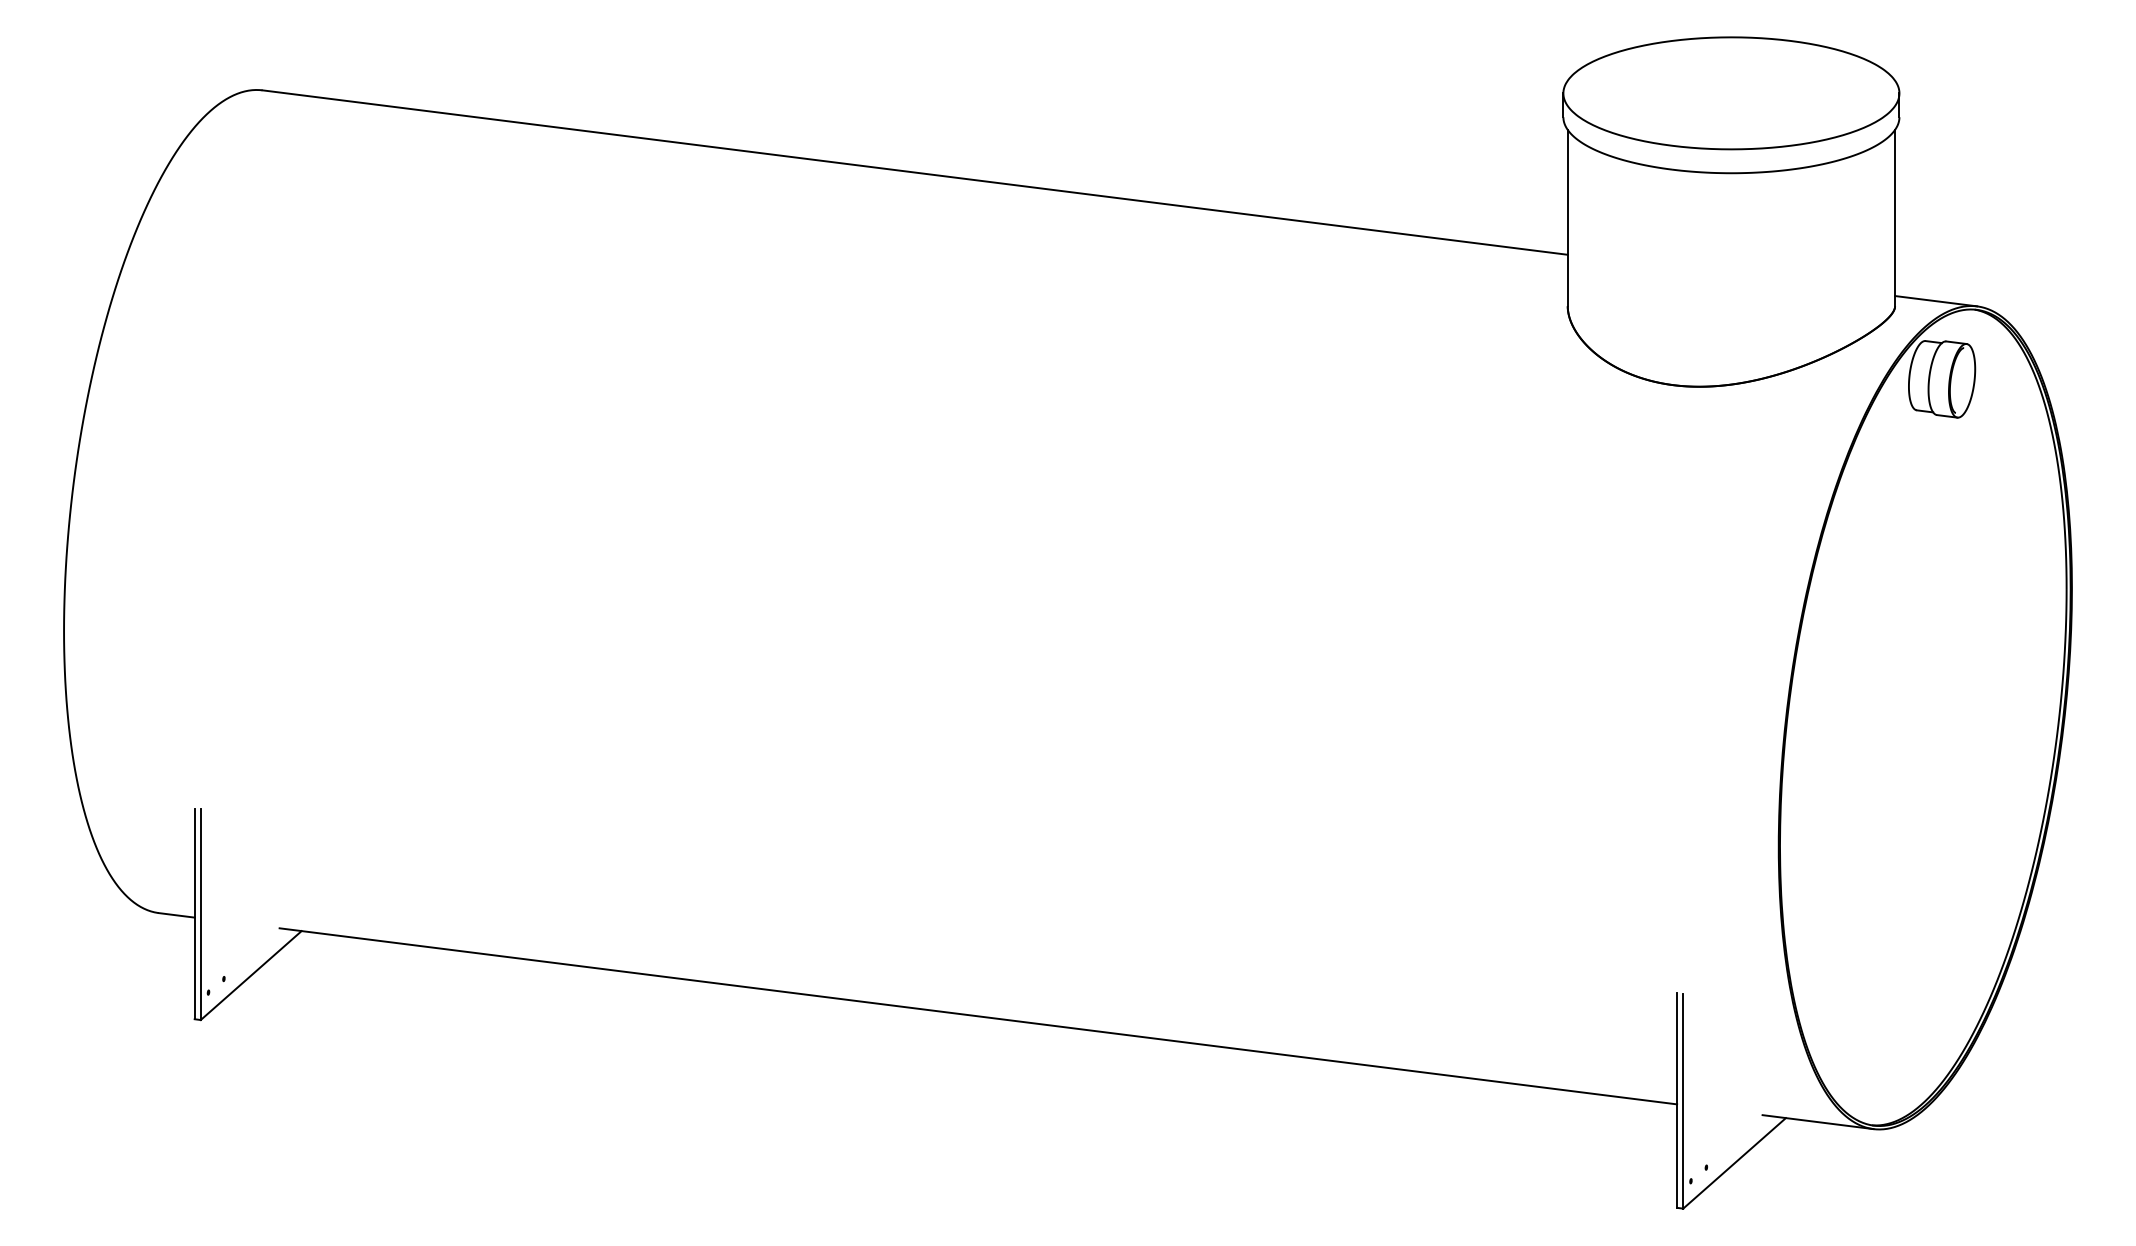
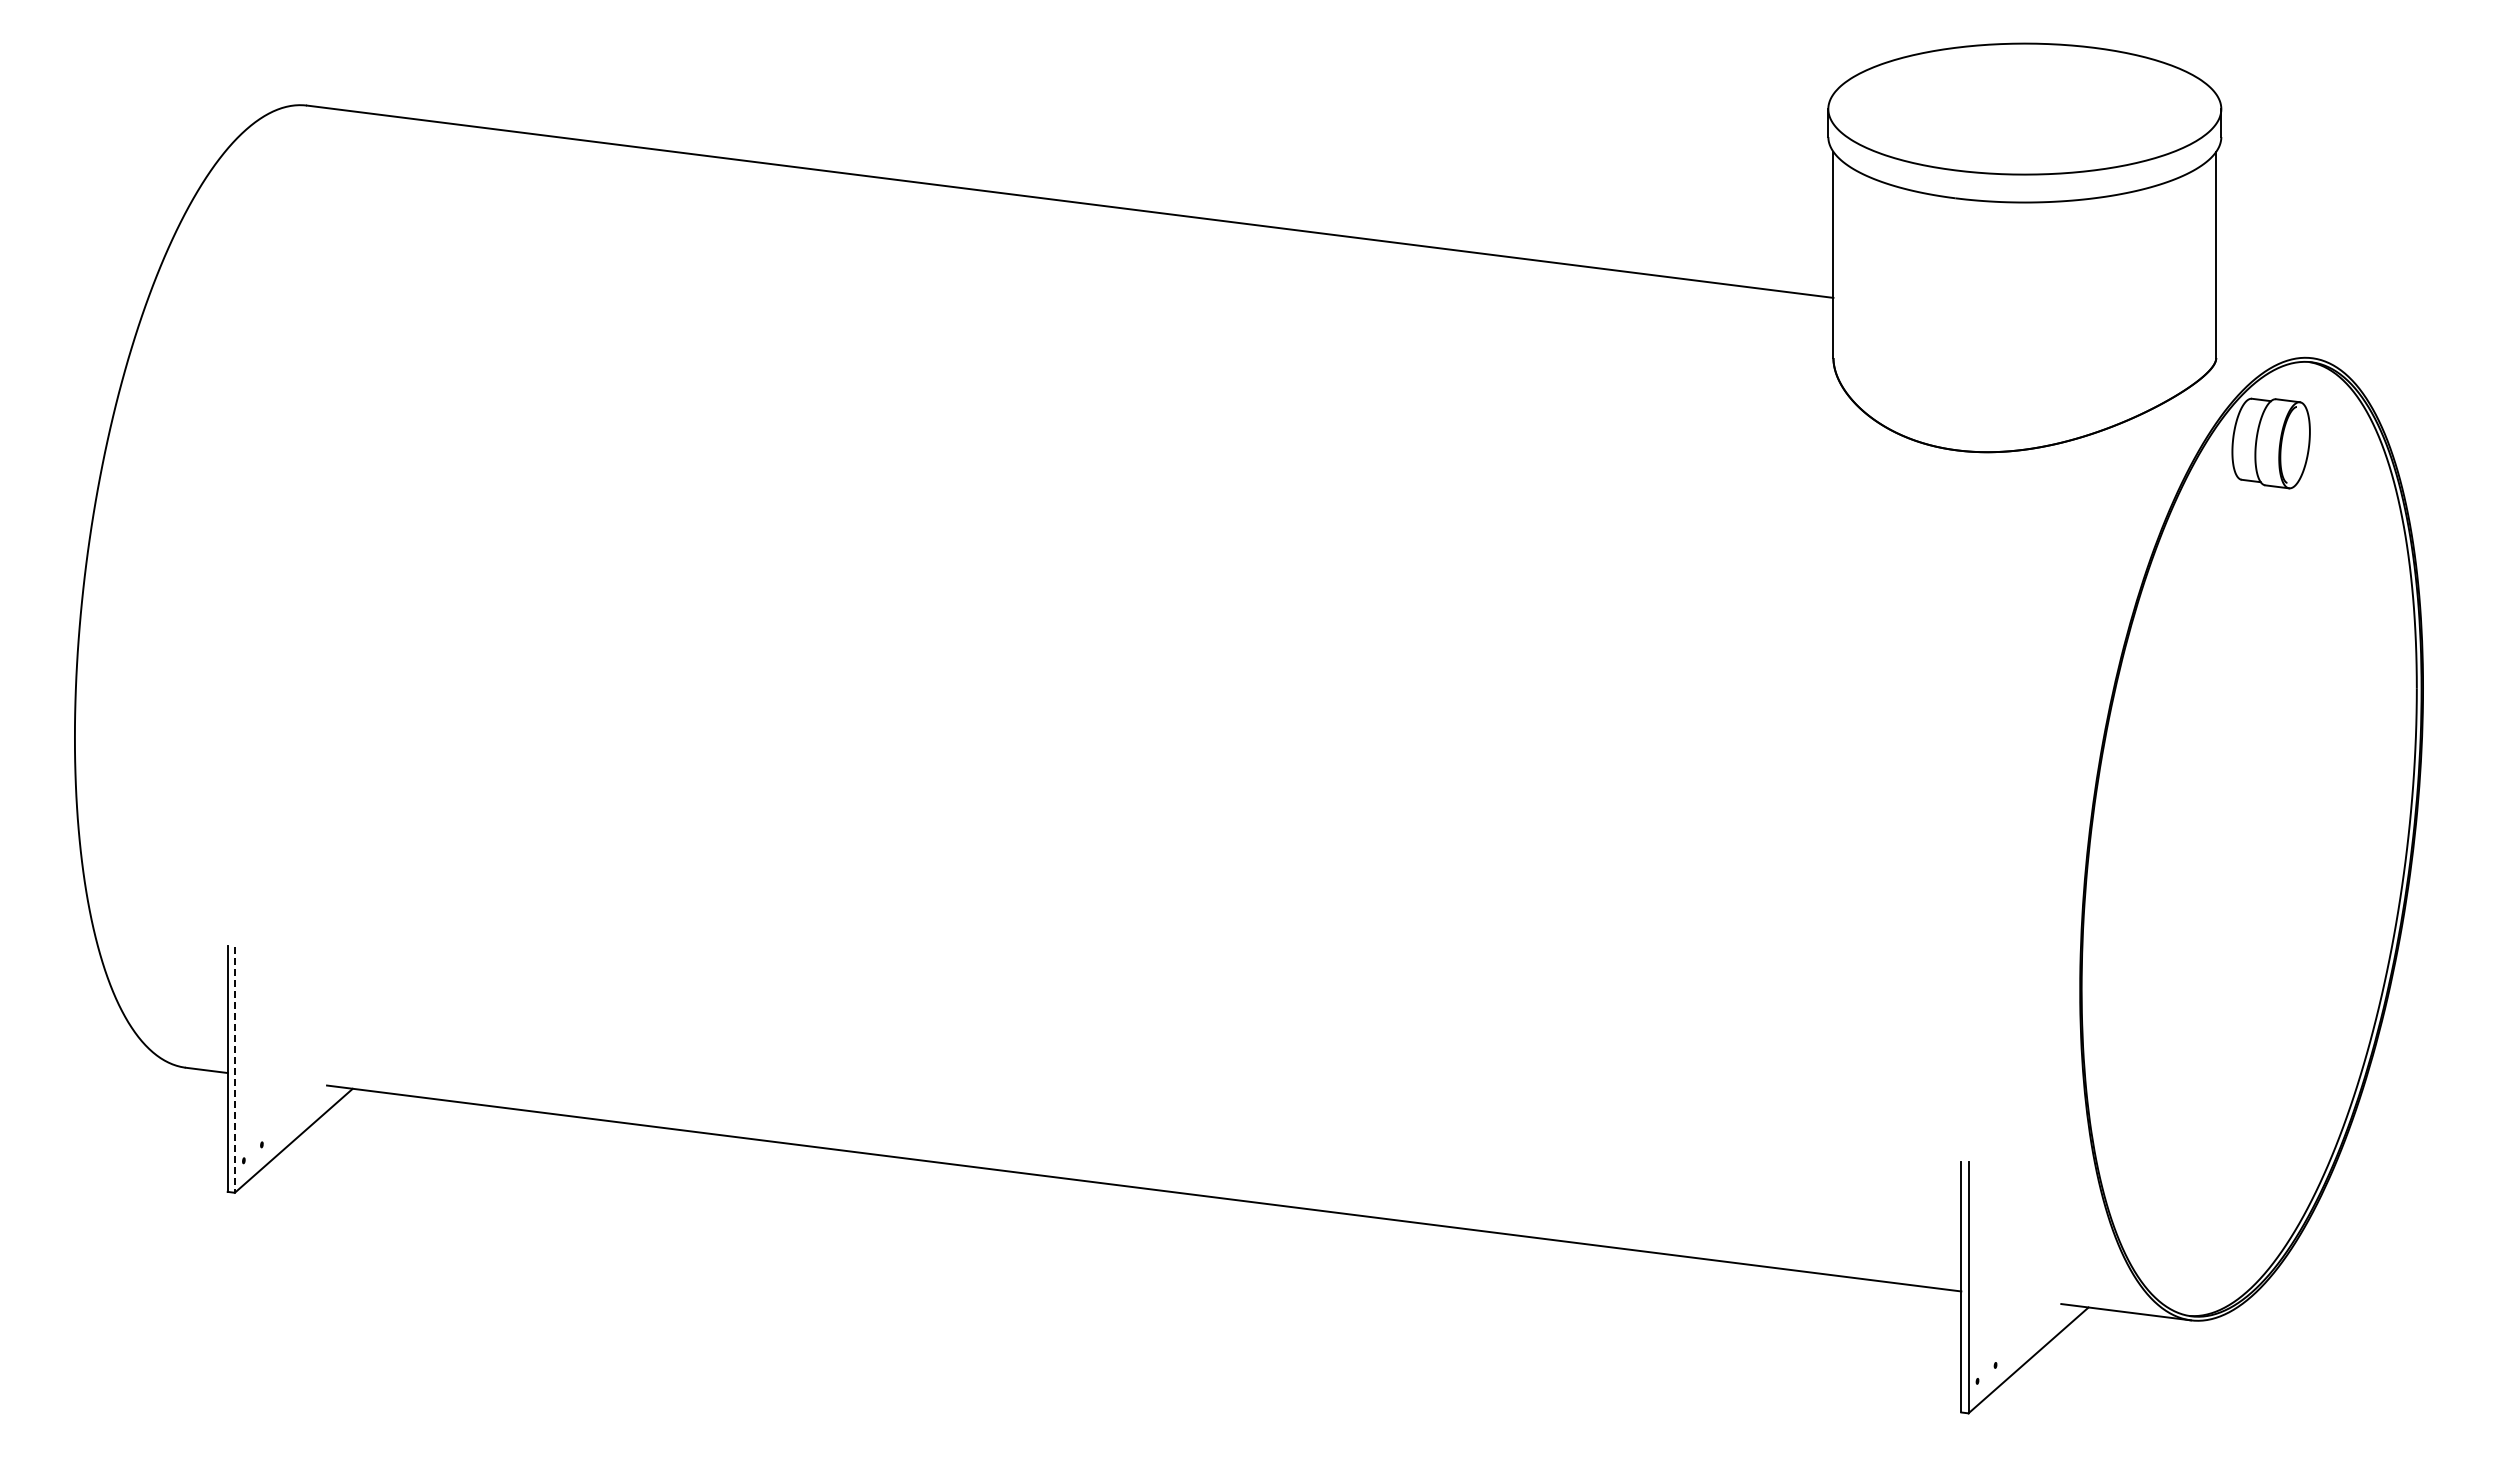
line: (1936, 301) -> (2264, 352), removed
line: (200, 915) -> (234, 1070), solid -> dashed

